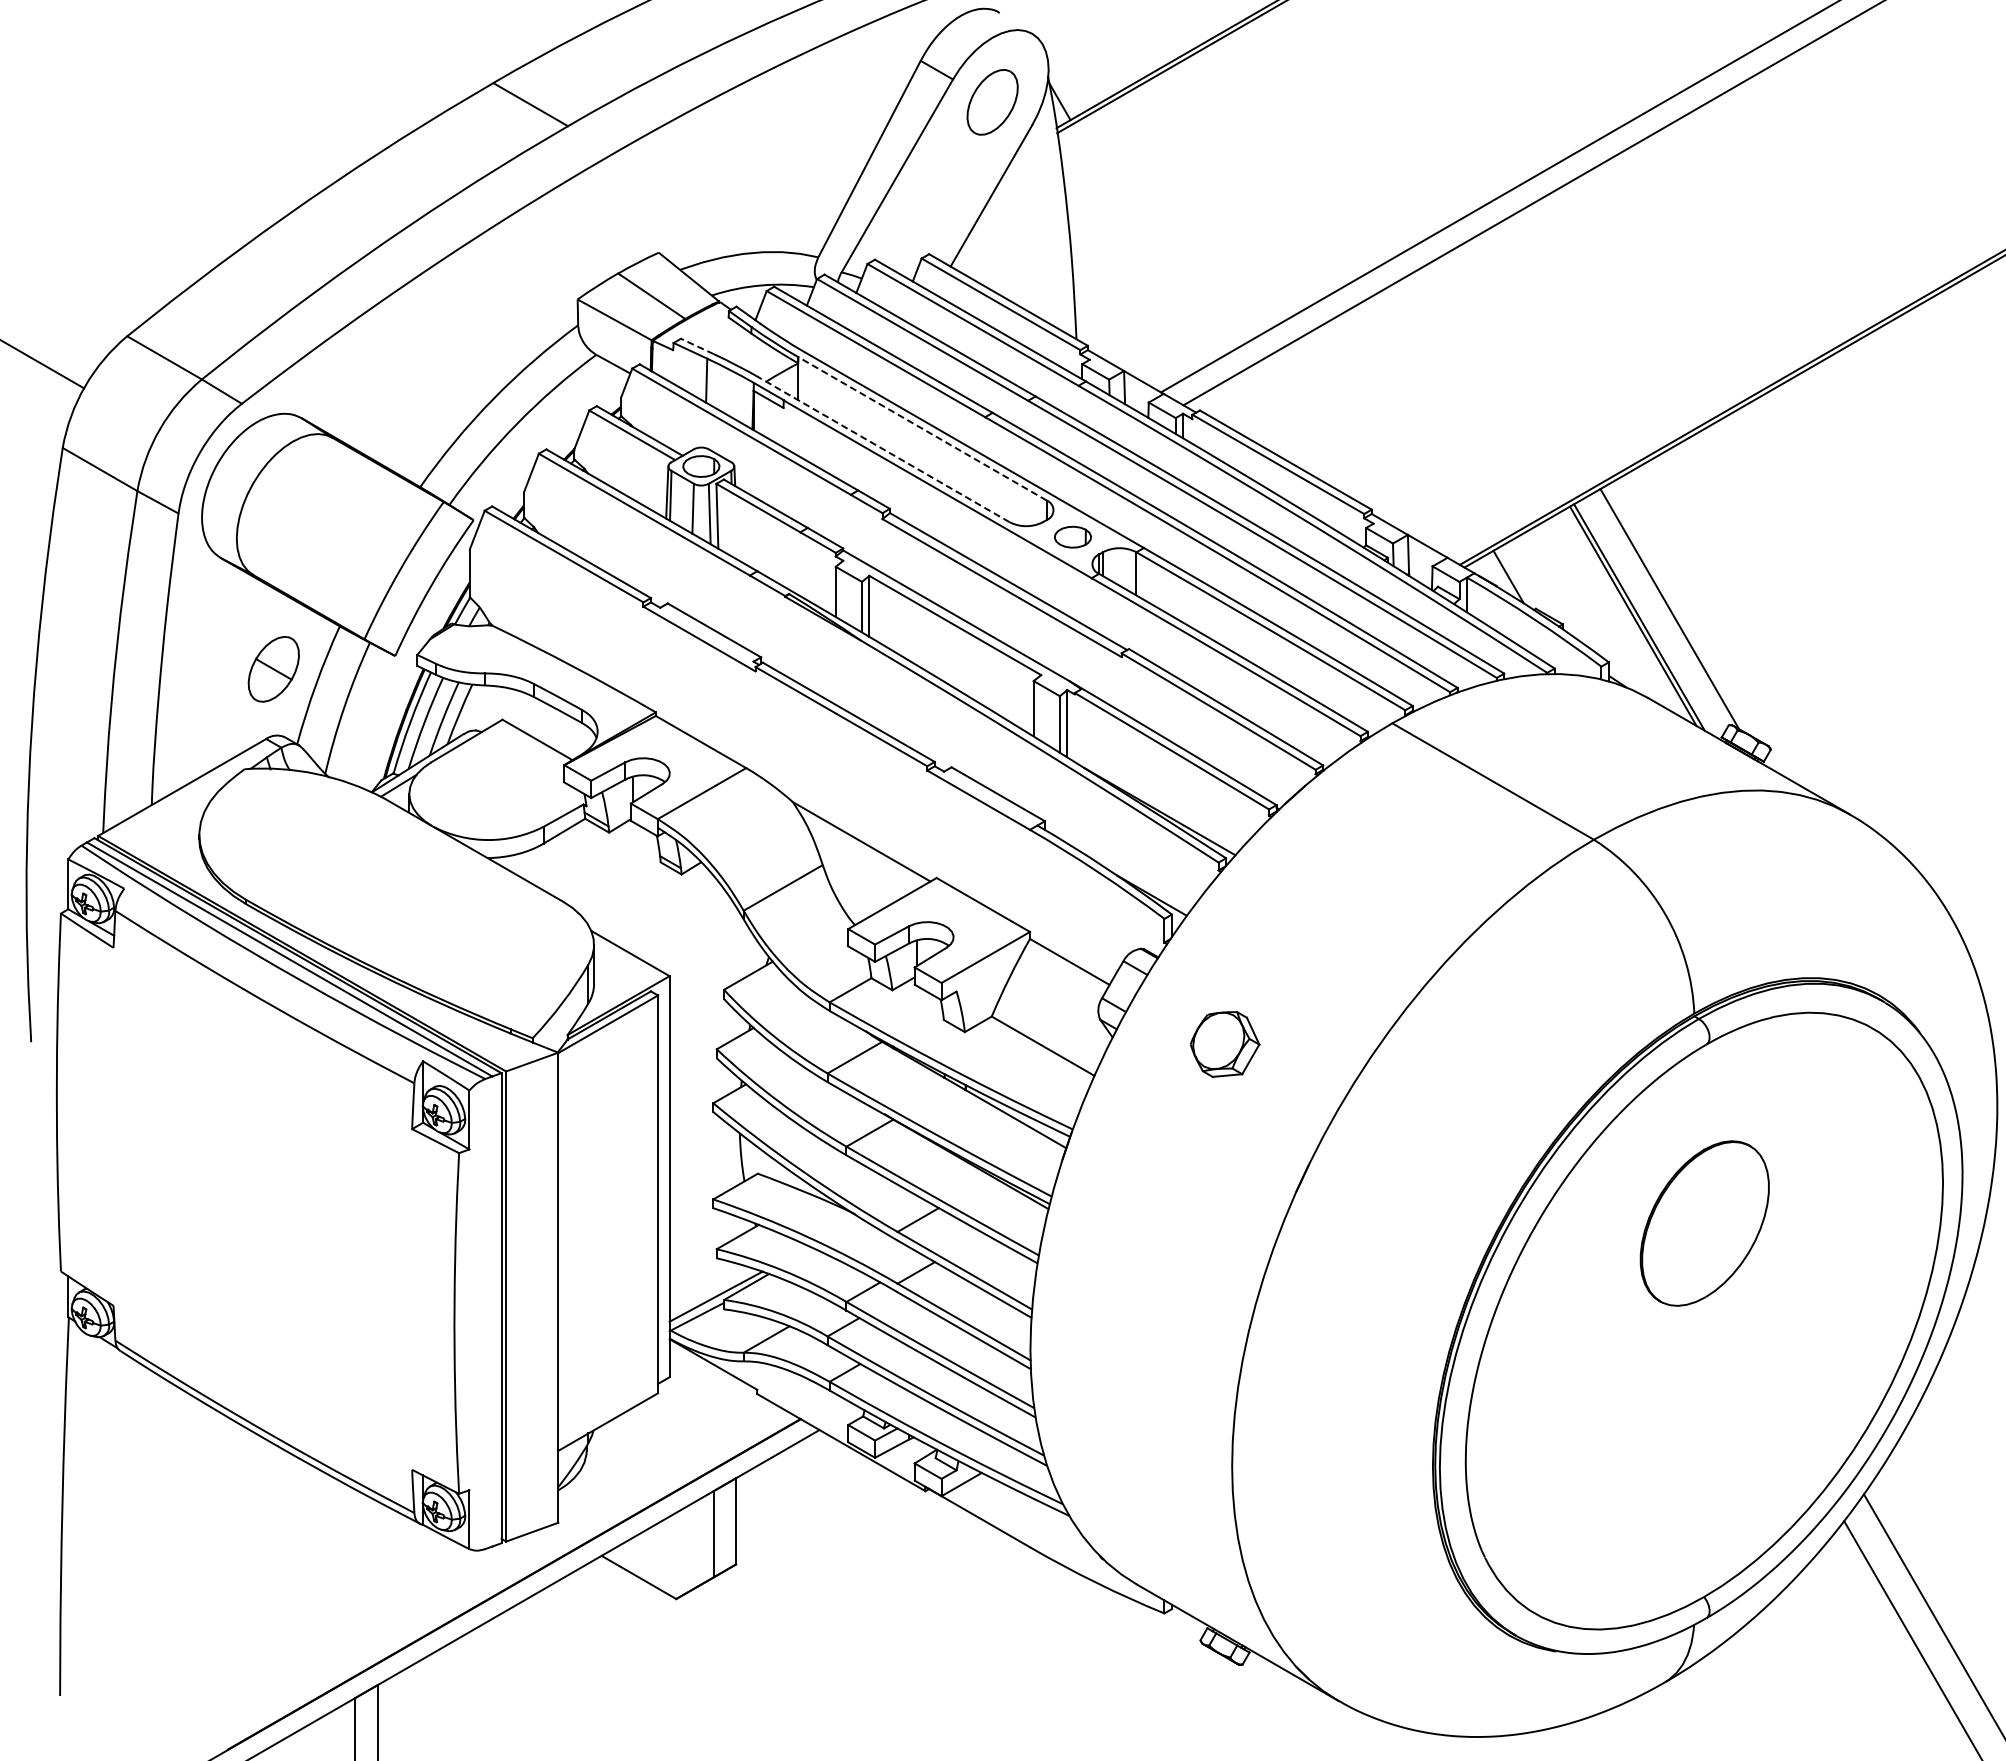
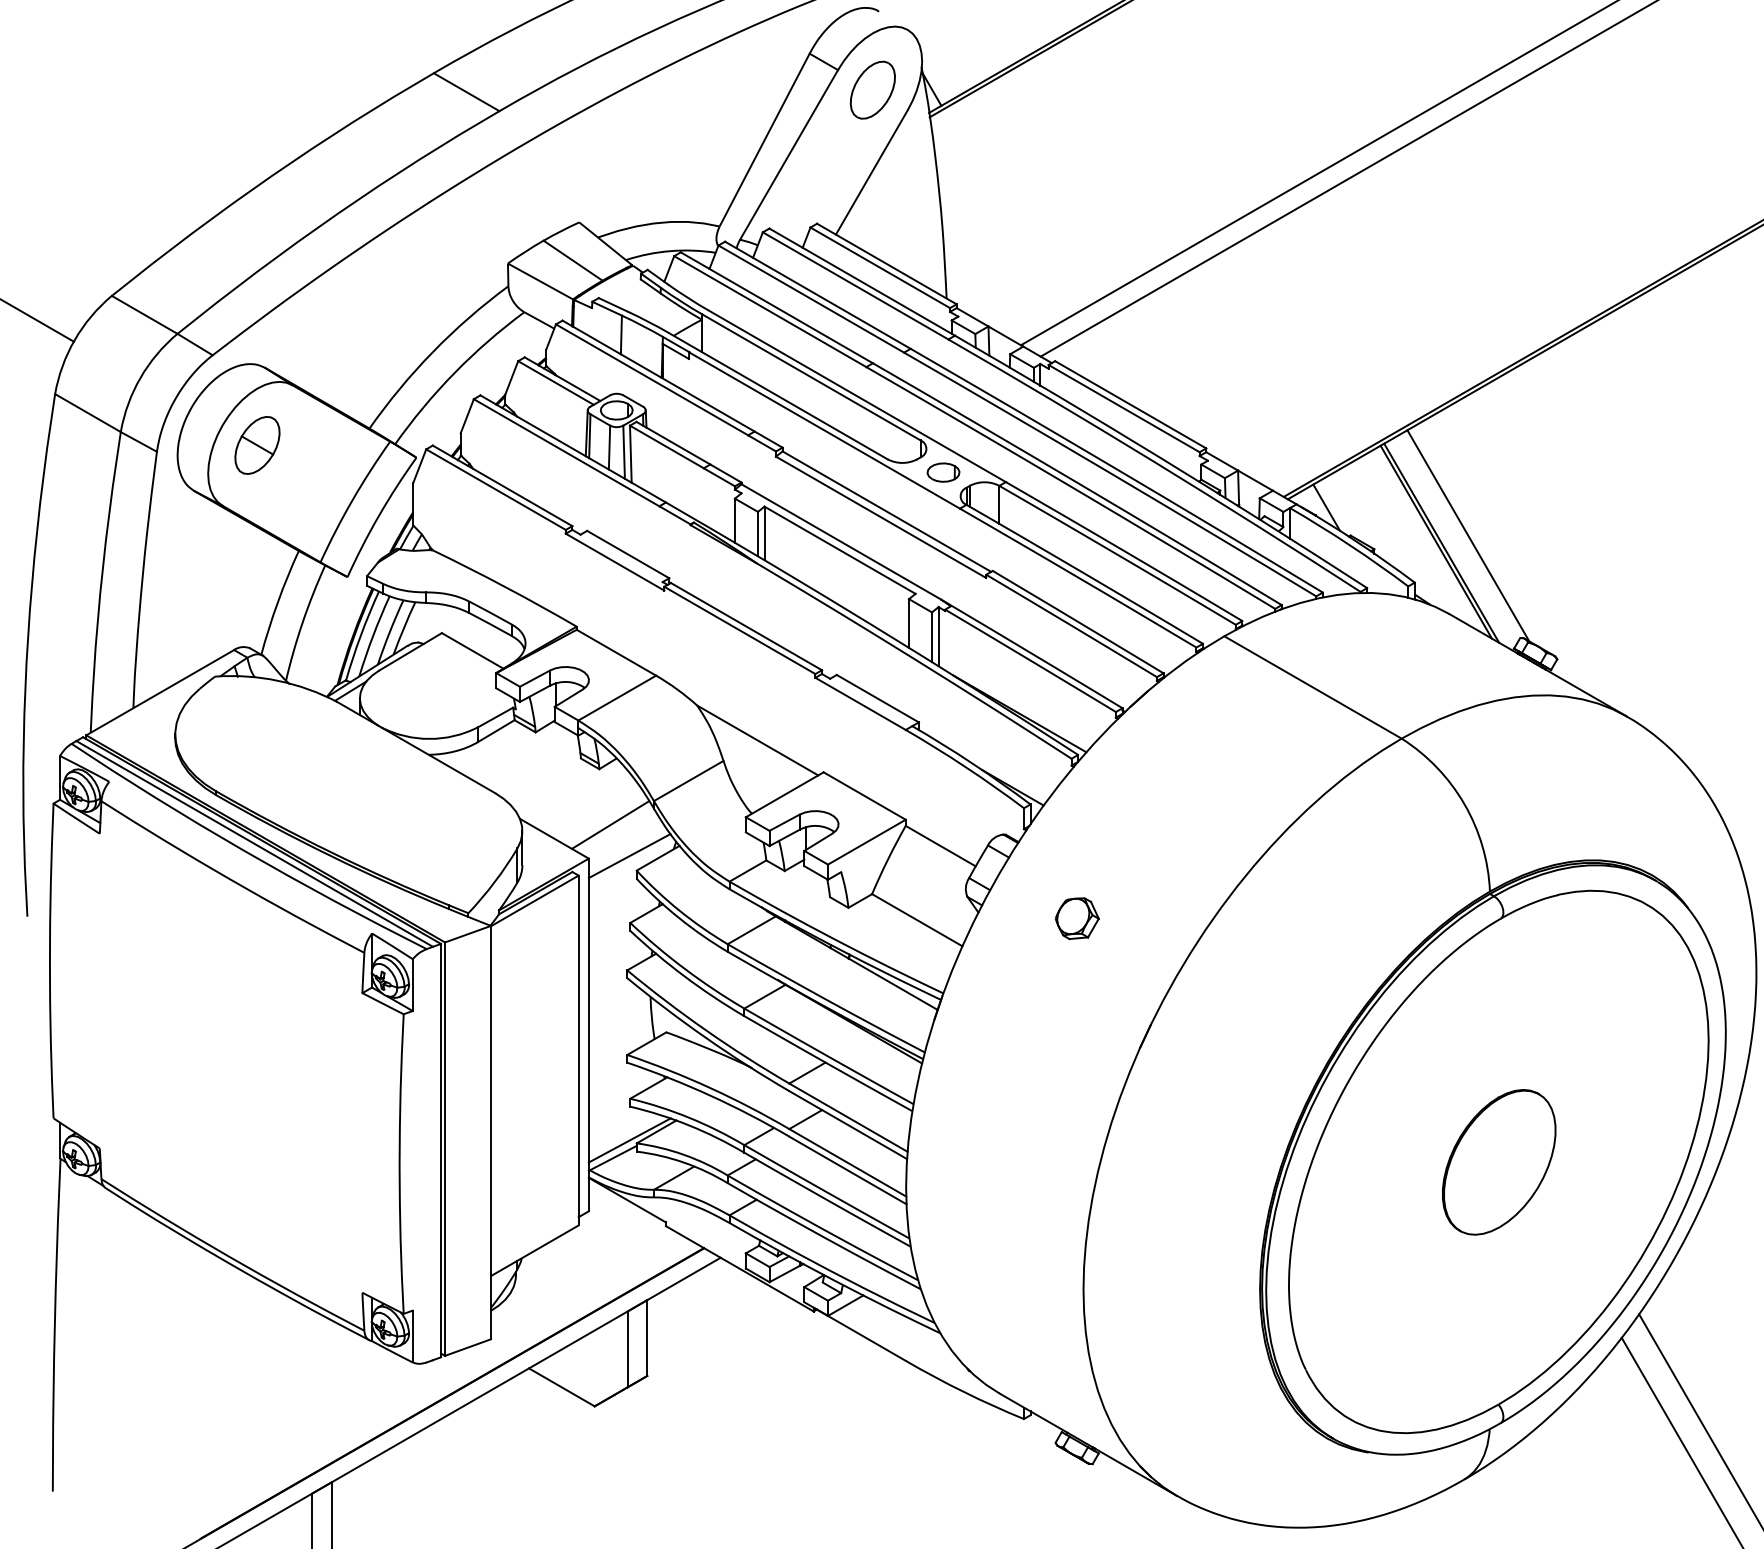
line: (696, 346) -> (612, 304), dashed -> solid
line: (922, 428) -> (811, 377), dashed -> solid
line: (884, 450) -> (777, 396), dashed -> solid
part: (273, 669) -> (257, 445), moved
line: (694, 937) -> (610, 824), added
line: (715, 973) -> (629, 856), added
part: (1224, 1044) -> (1076, 918), size x0.71
part: (1704, 1223) -> (1498, 1162), moved

